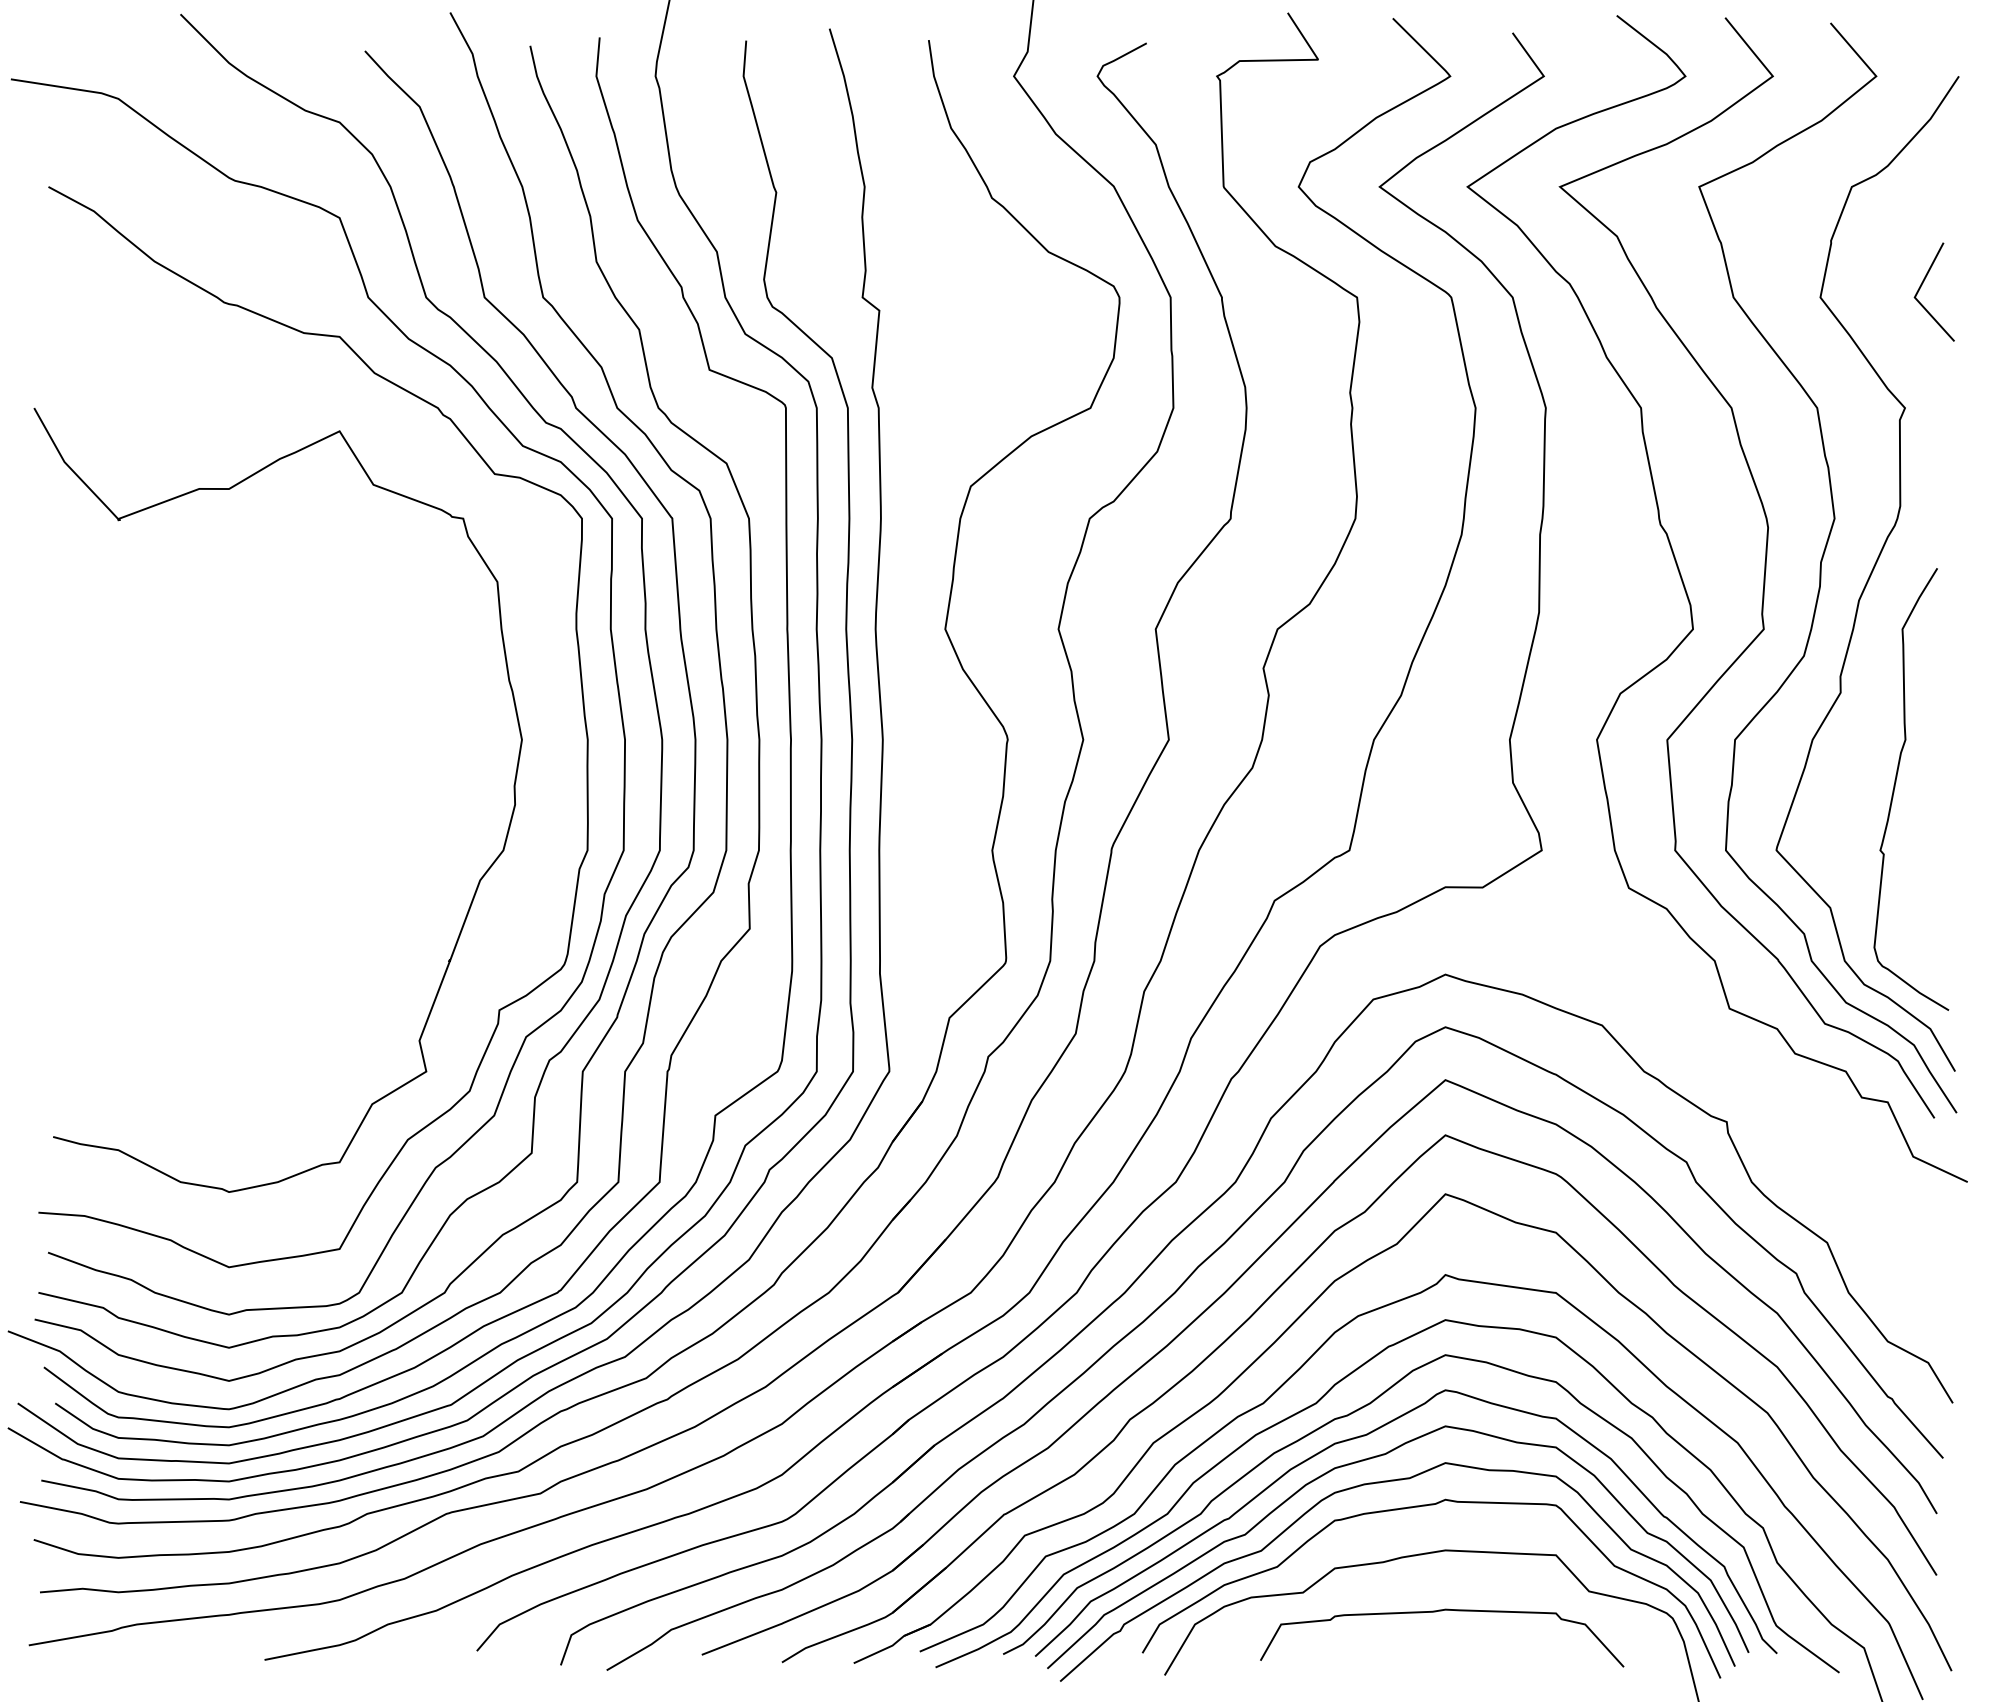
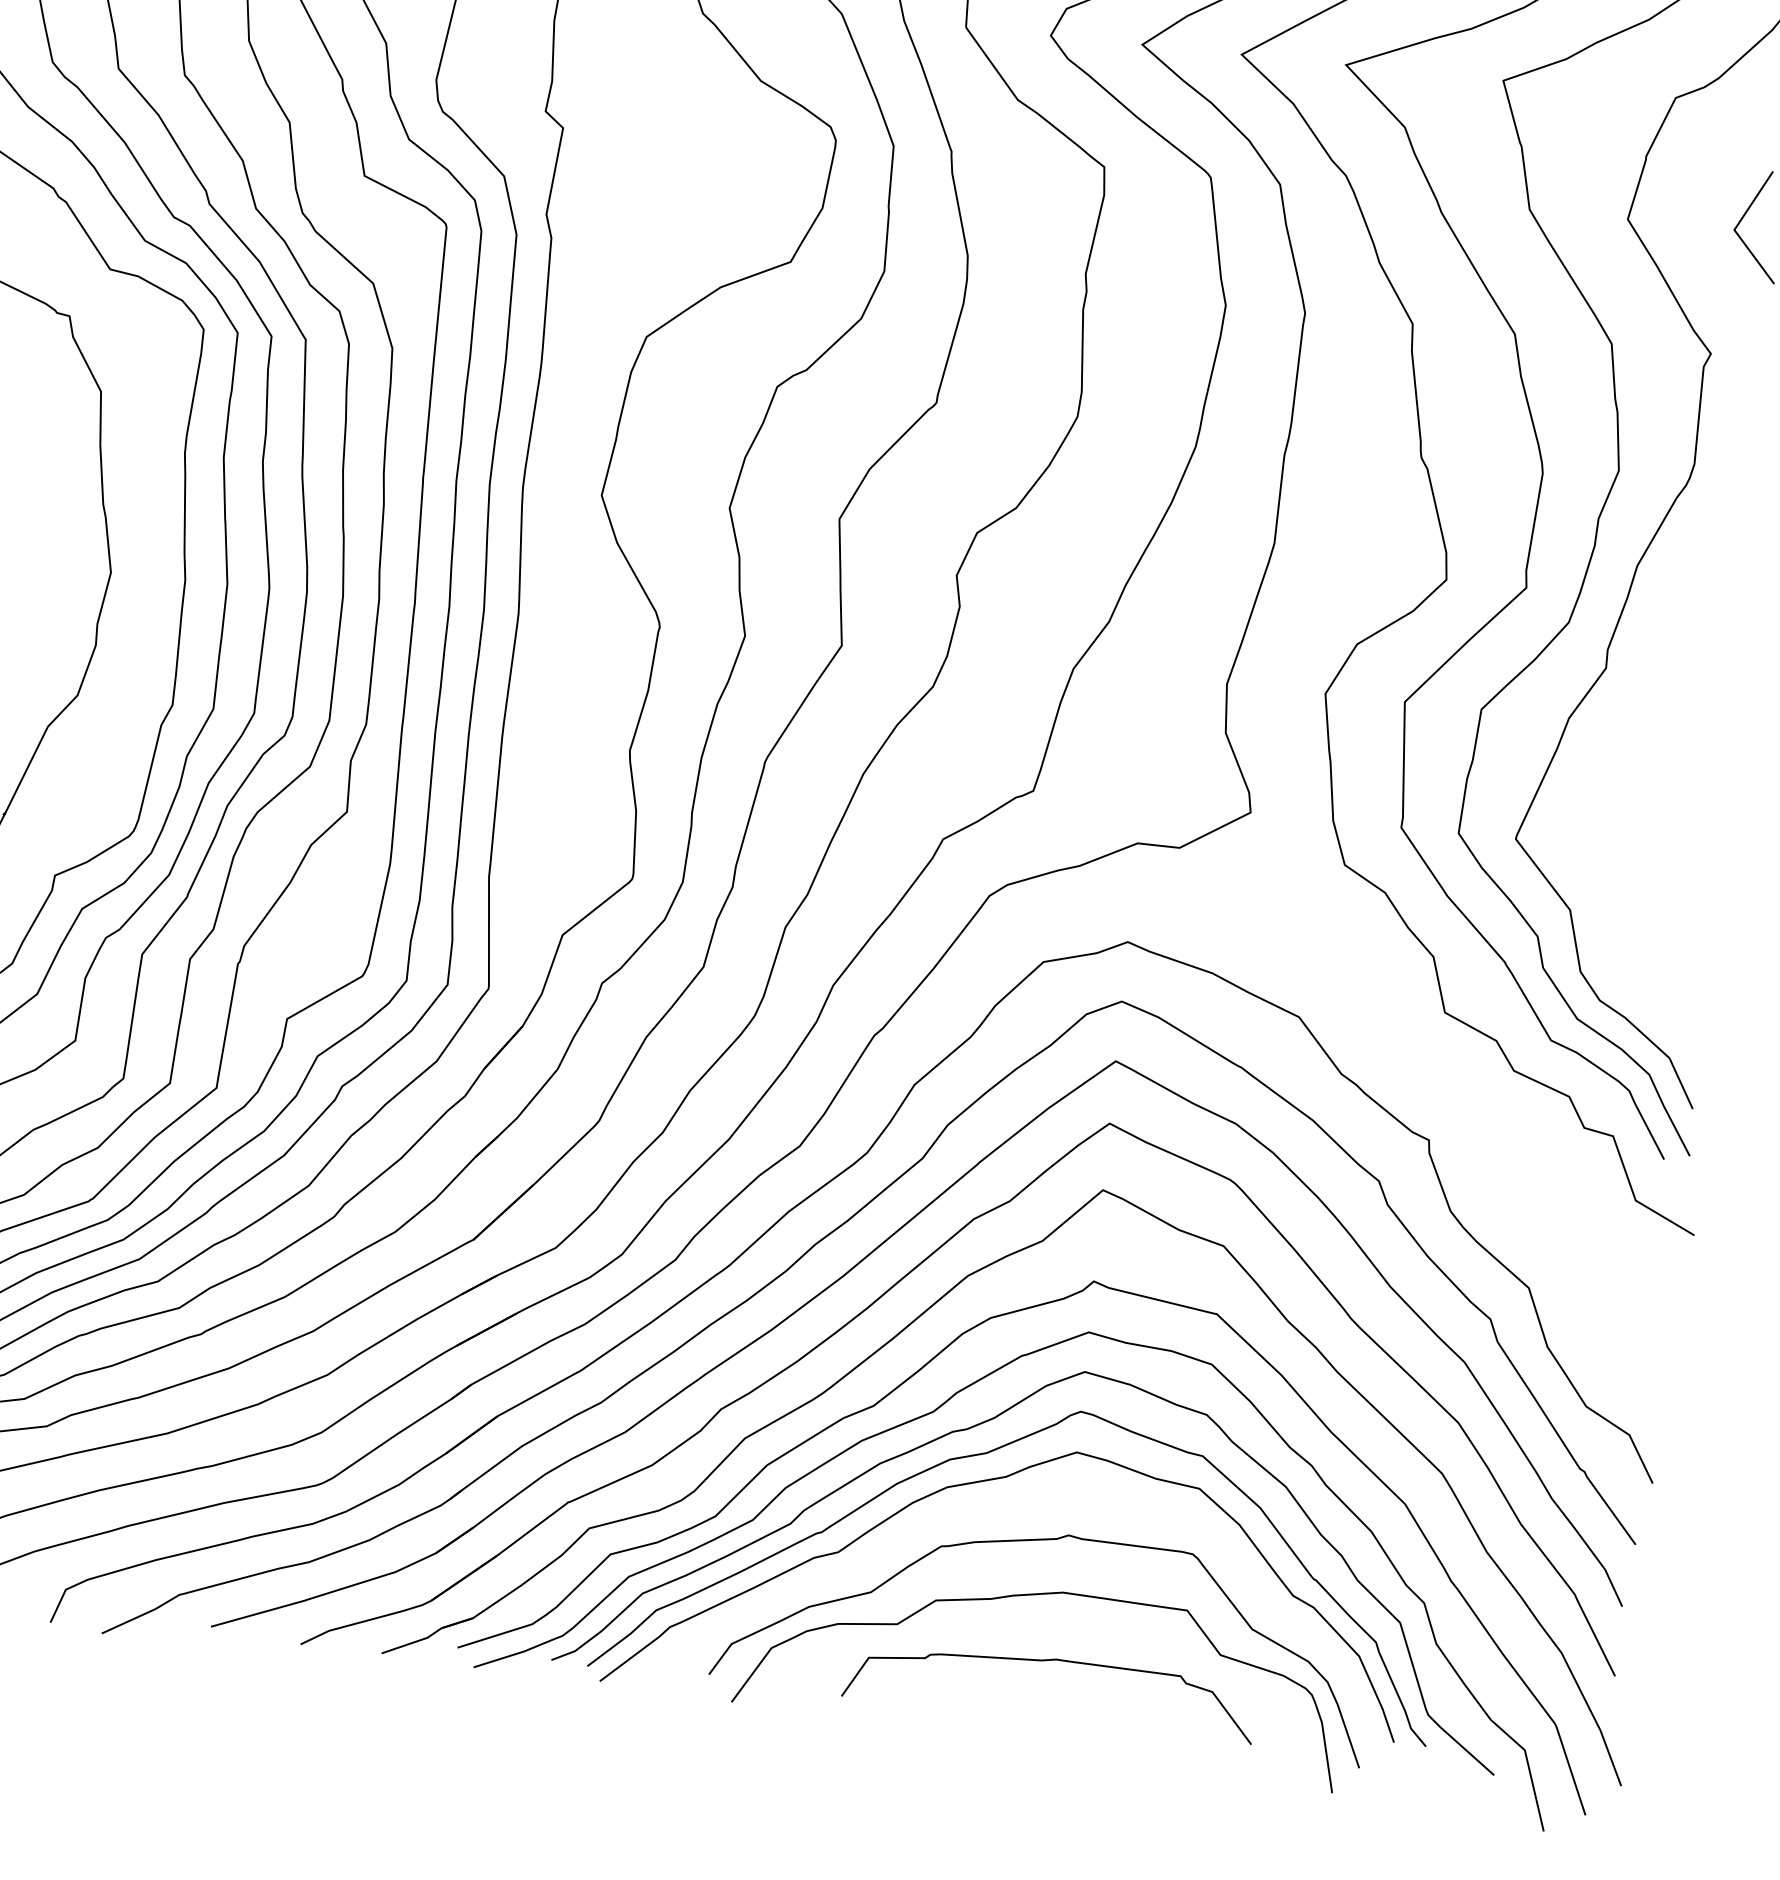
curve: (1895, 787) -> (1657, 781), removed
curve: (1387, 1482) -> (1005, 1509), removed

